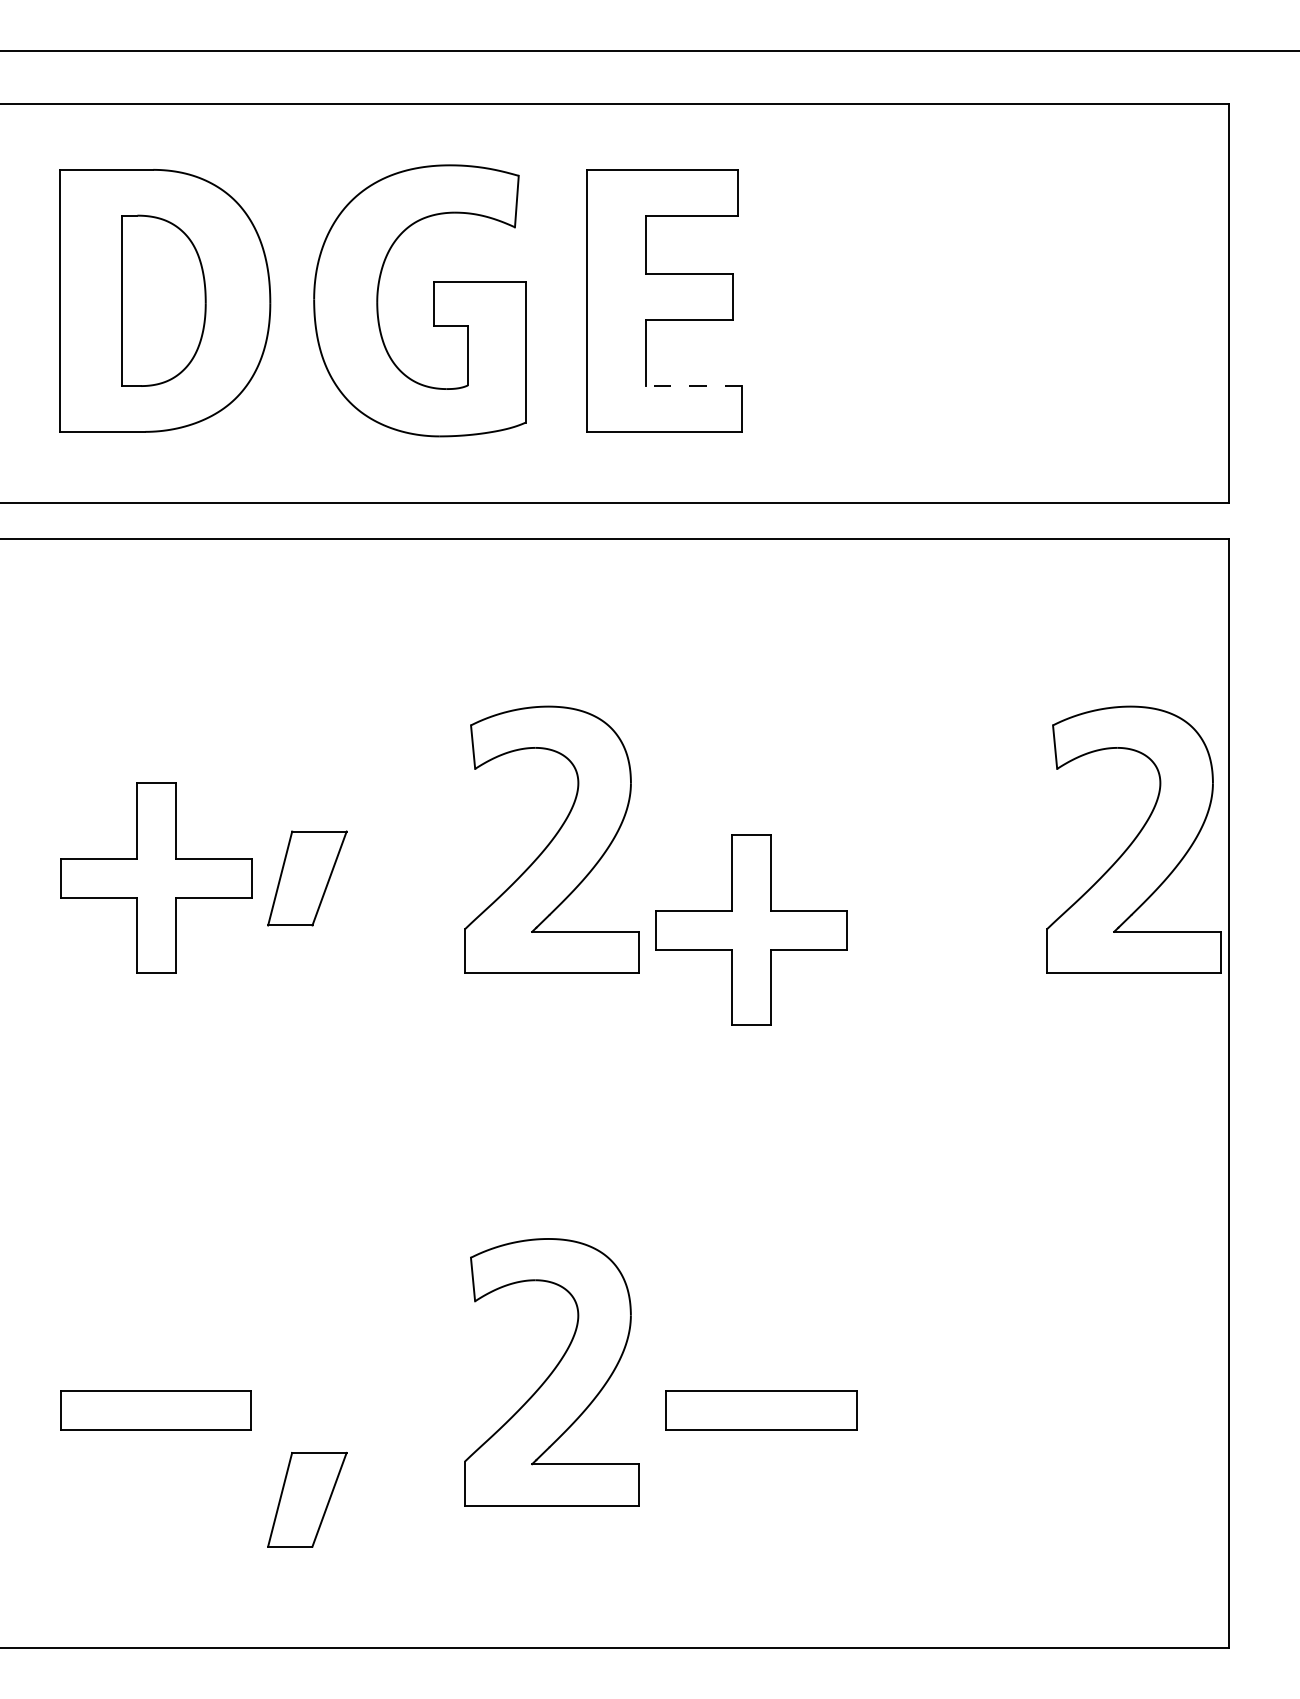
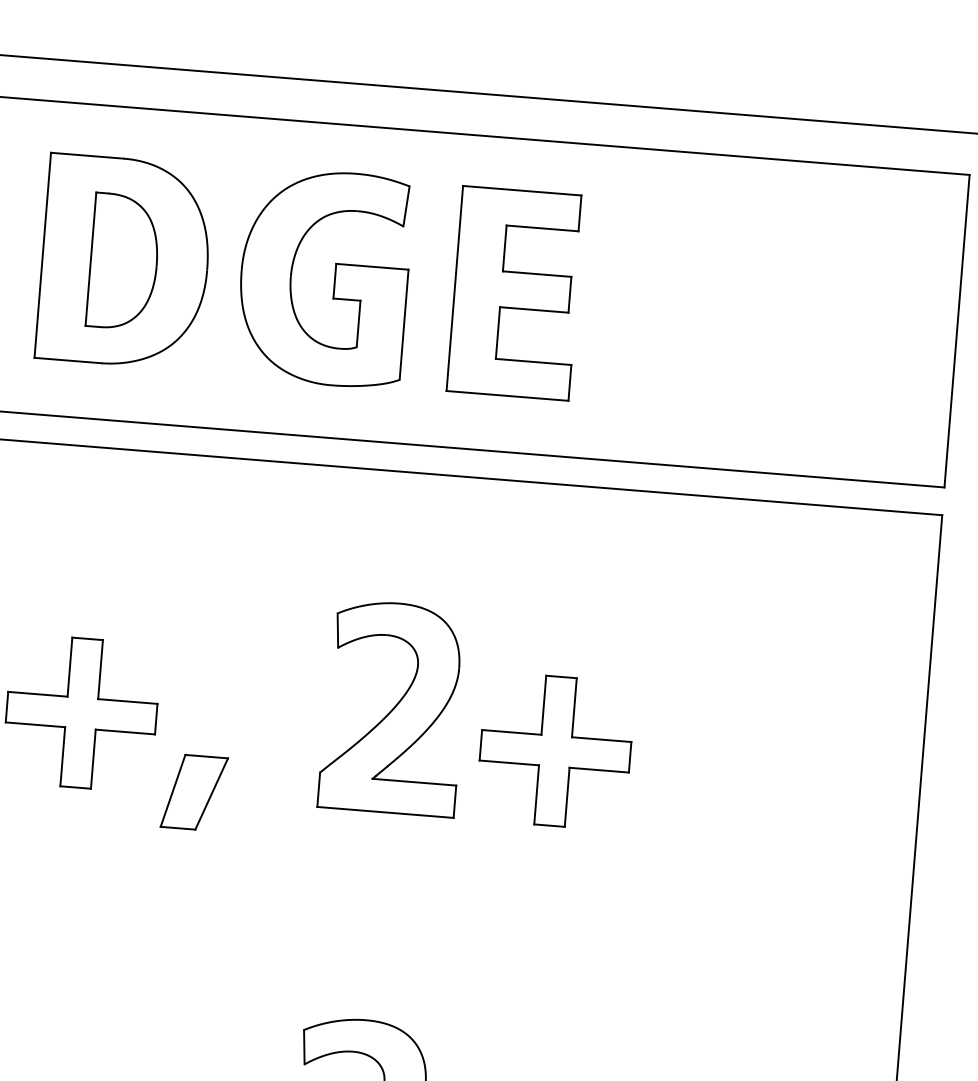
line: (693, 386) -> (533, 362), dashed -> solid
part: (1133, 839) -> (848, 744), removed
part: (307, 878) -> (194, 792), moved
part: (751, 929) -> (555, 750), moved

